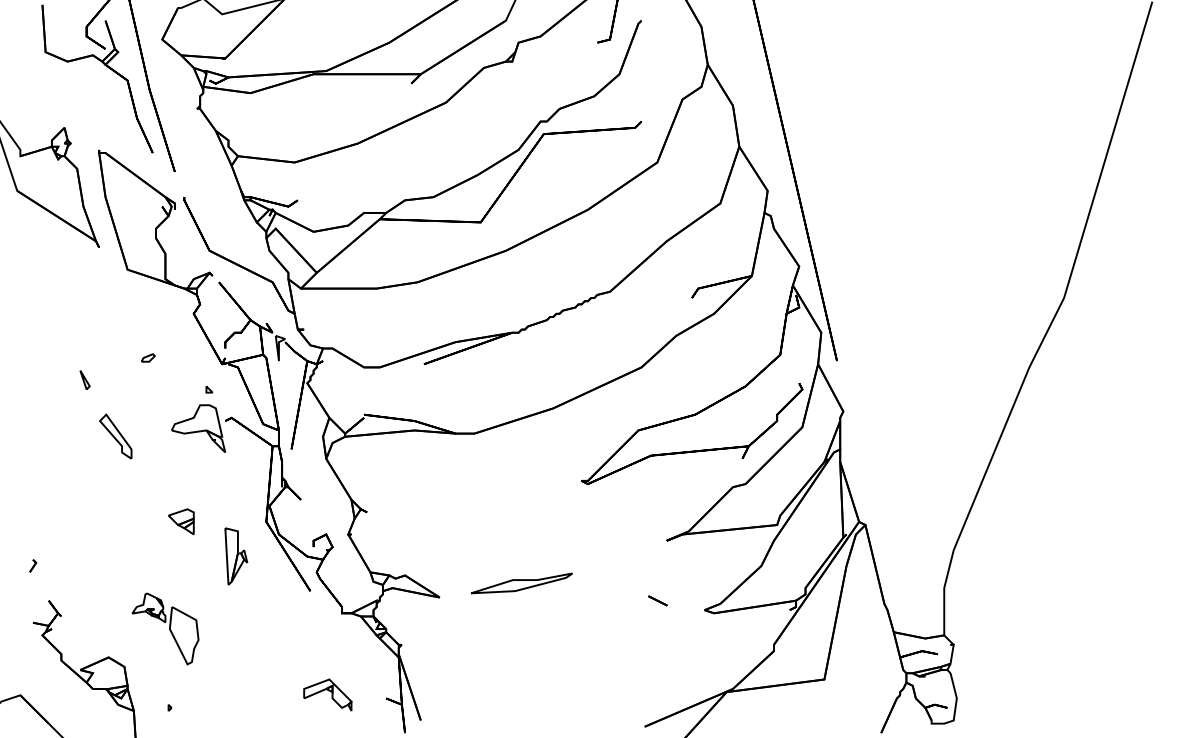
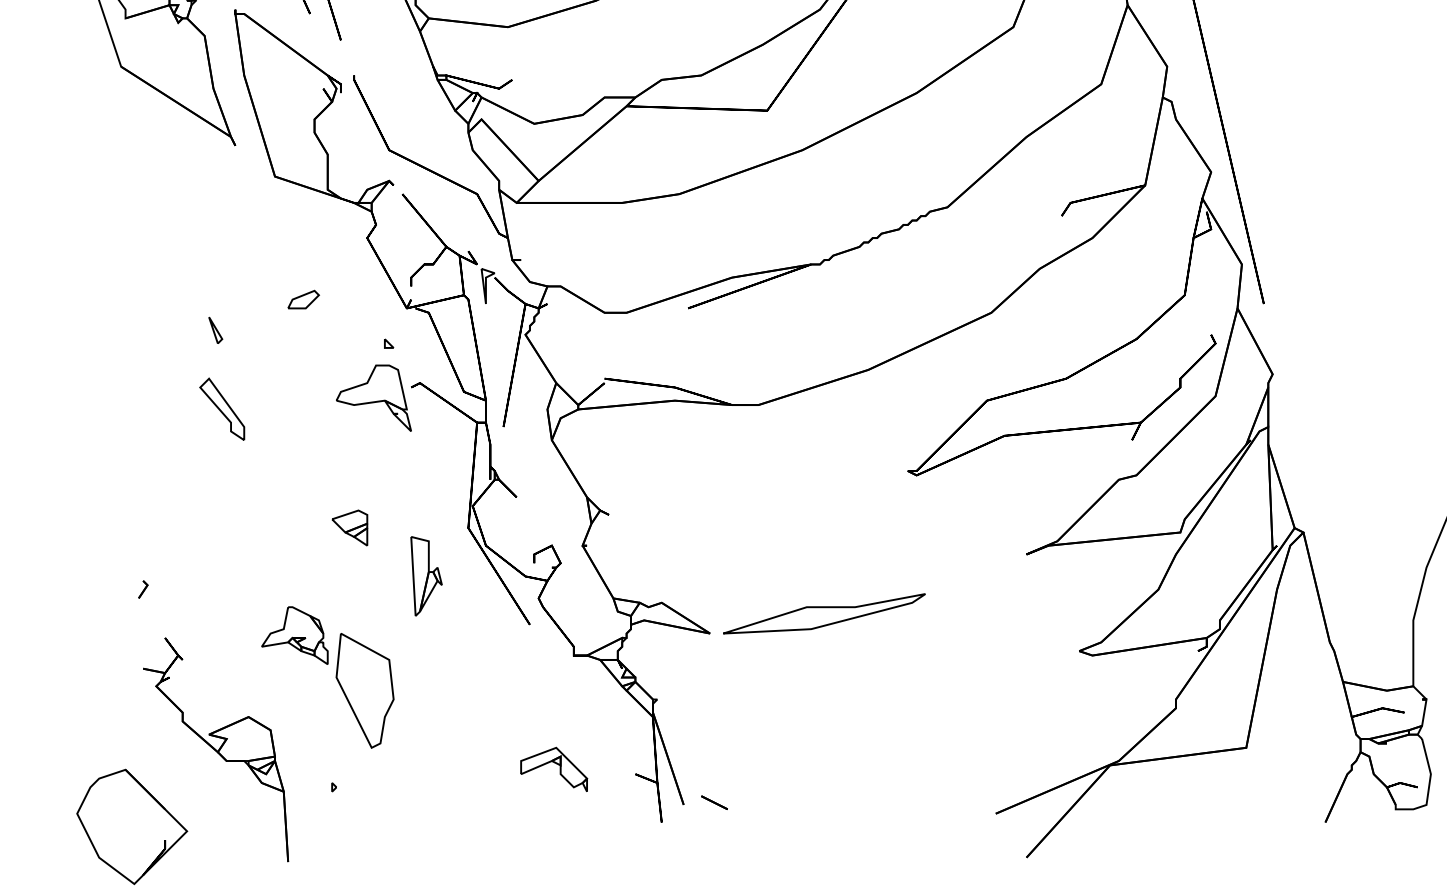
part: (148, 357) -> (304, 298), size x1.67
part: (115, 436) -> (221, 409), moved
part: (521, 583) -> (824, 613), size x1.43
line: (657, 600) -> (713, 802), moved
part: (165, 628) -> (327, 676), size x1.43

